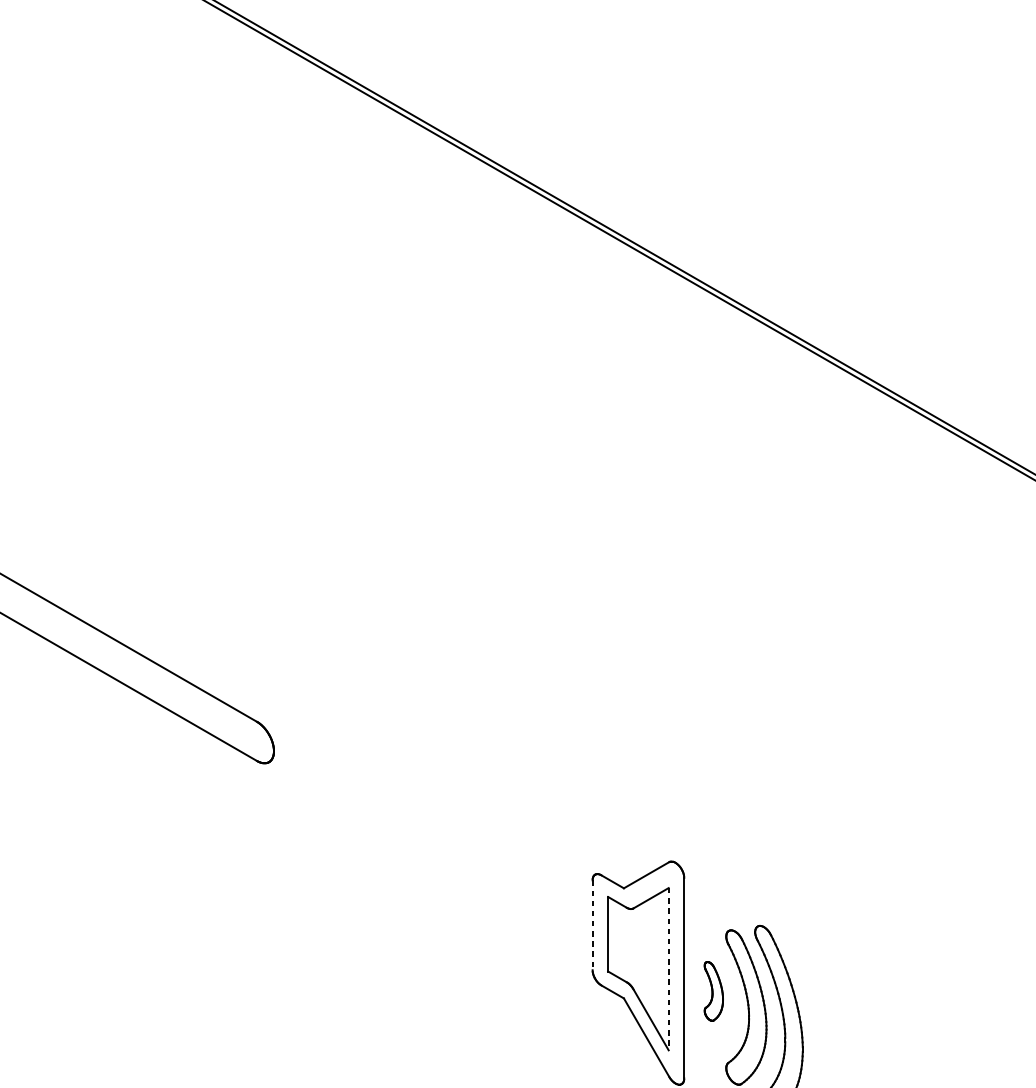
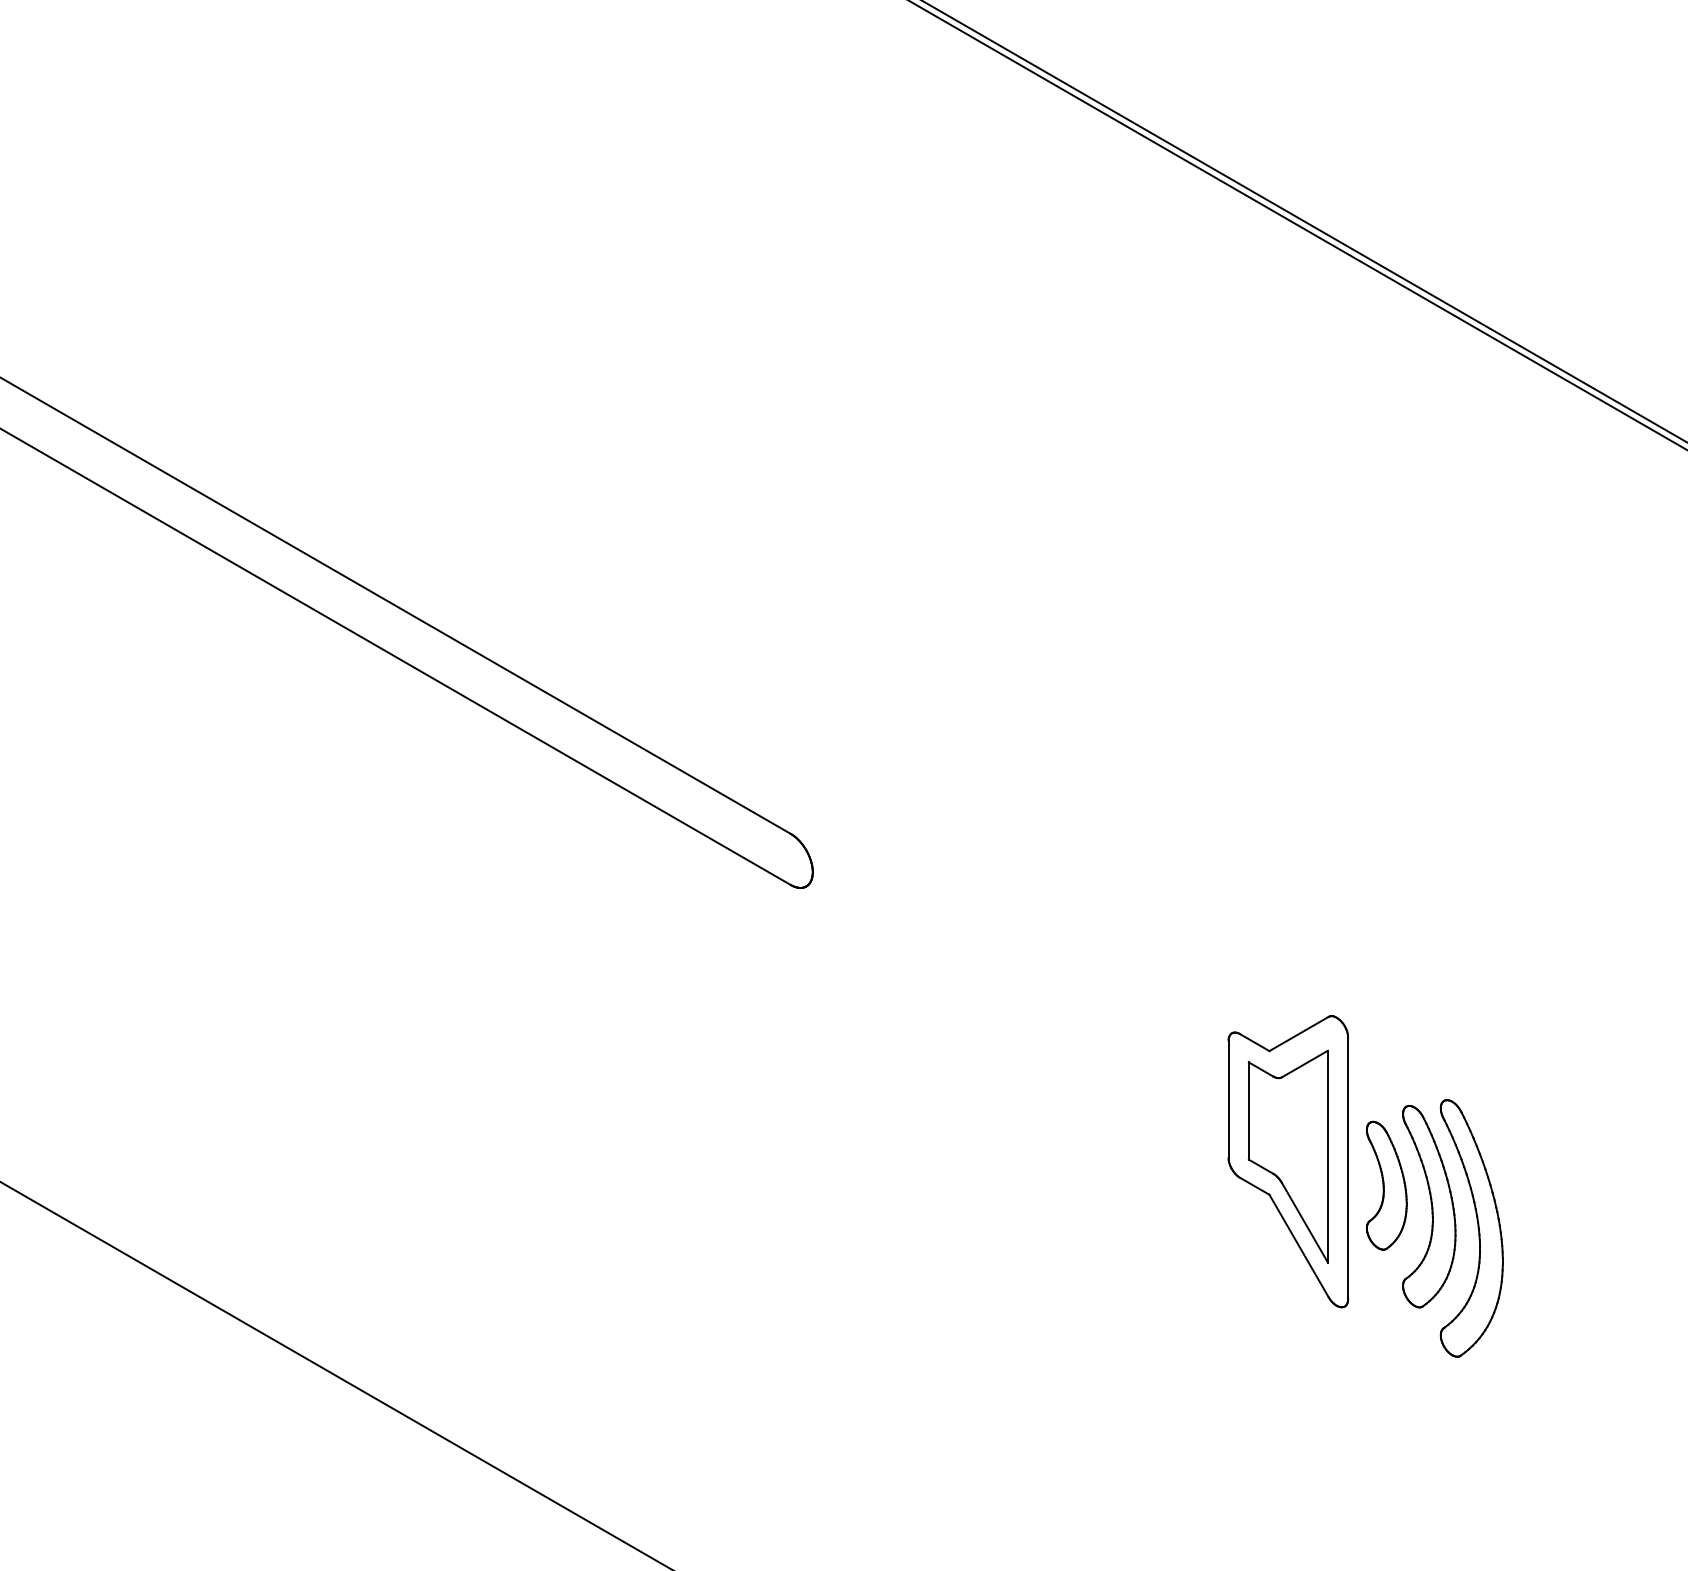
line: (592, 925) -> (1228, 1099), dashed -> solid
line: (668, 969) -> (1327, 1156), dashed -> solid
part: (713, 991) -> (1386, 1185), size x1.67

